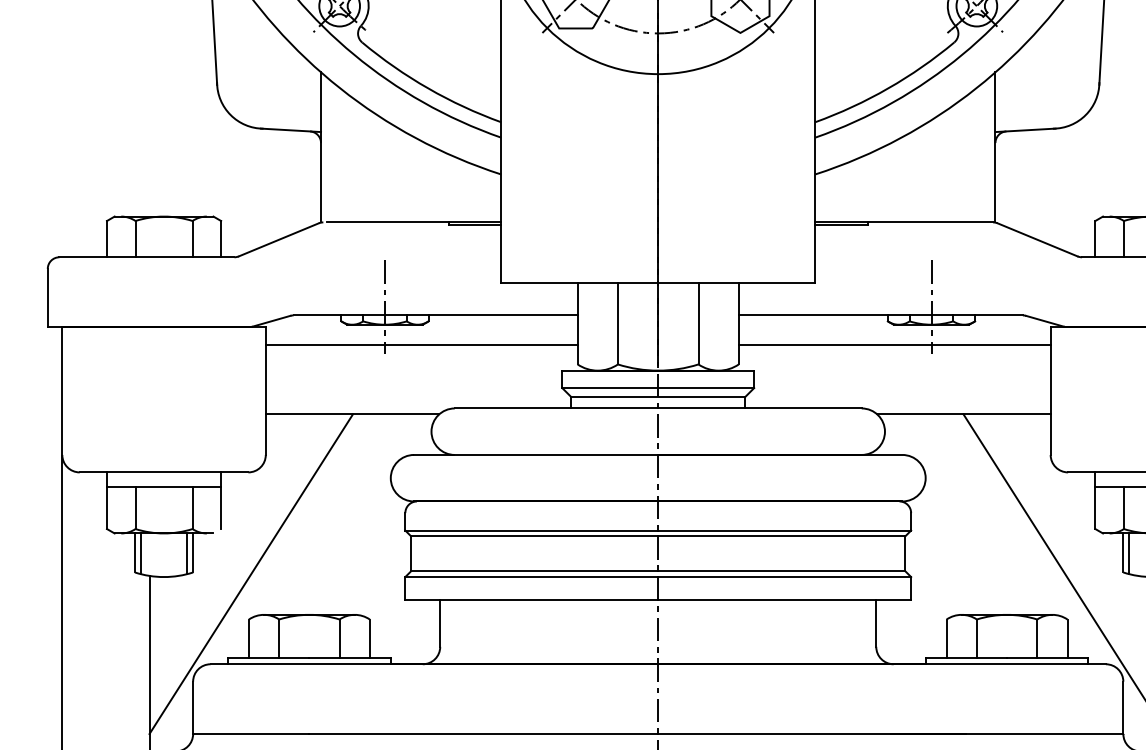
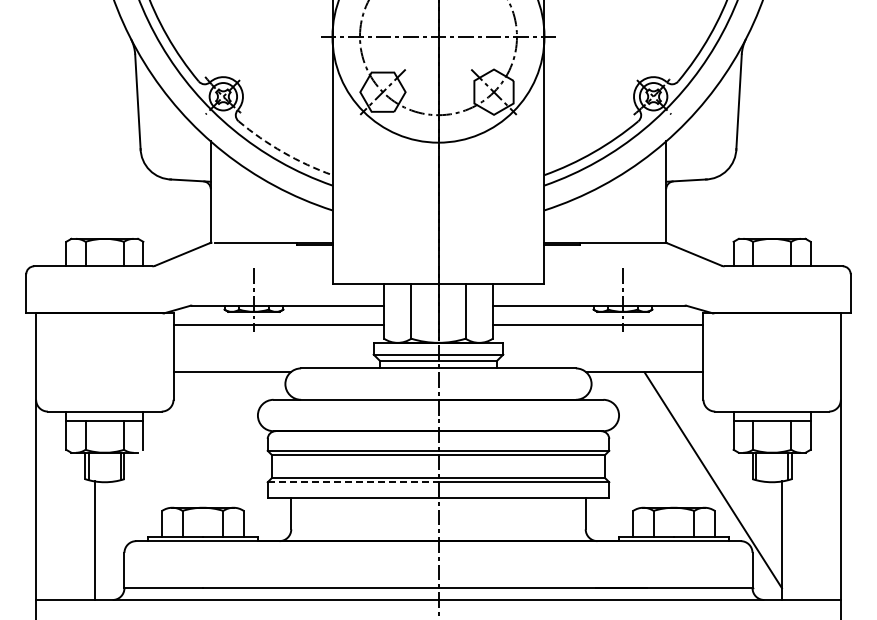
arc: (428, 88) -> (283, 152), solid -> dashed
line: (250, 574) -> (163, 480), removed
line: (532, 577) -> (353, 482), solid -> dashed

